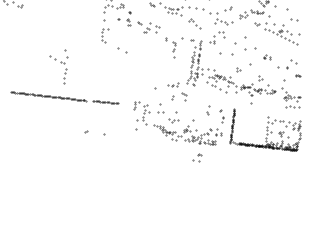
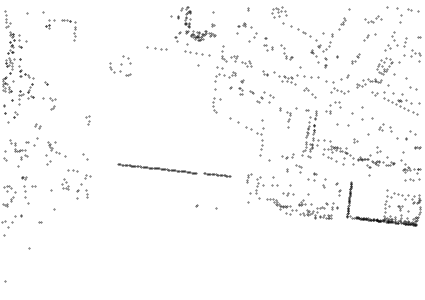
part: (267, 56) -> (385, 127), size x1.67
part: (58, 66) -> (254, 137), moved
part: (197, 157) -> (312, 176), moved

